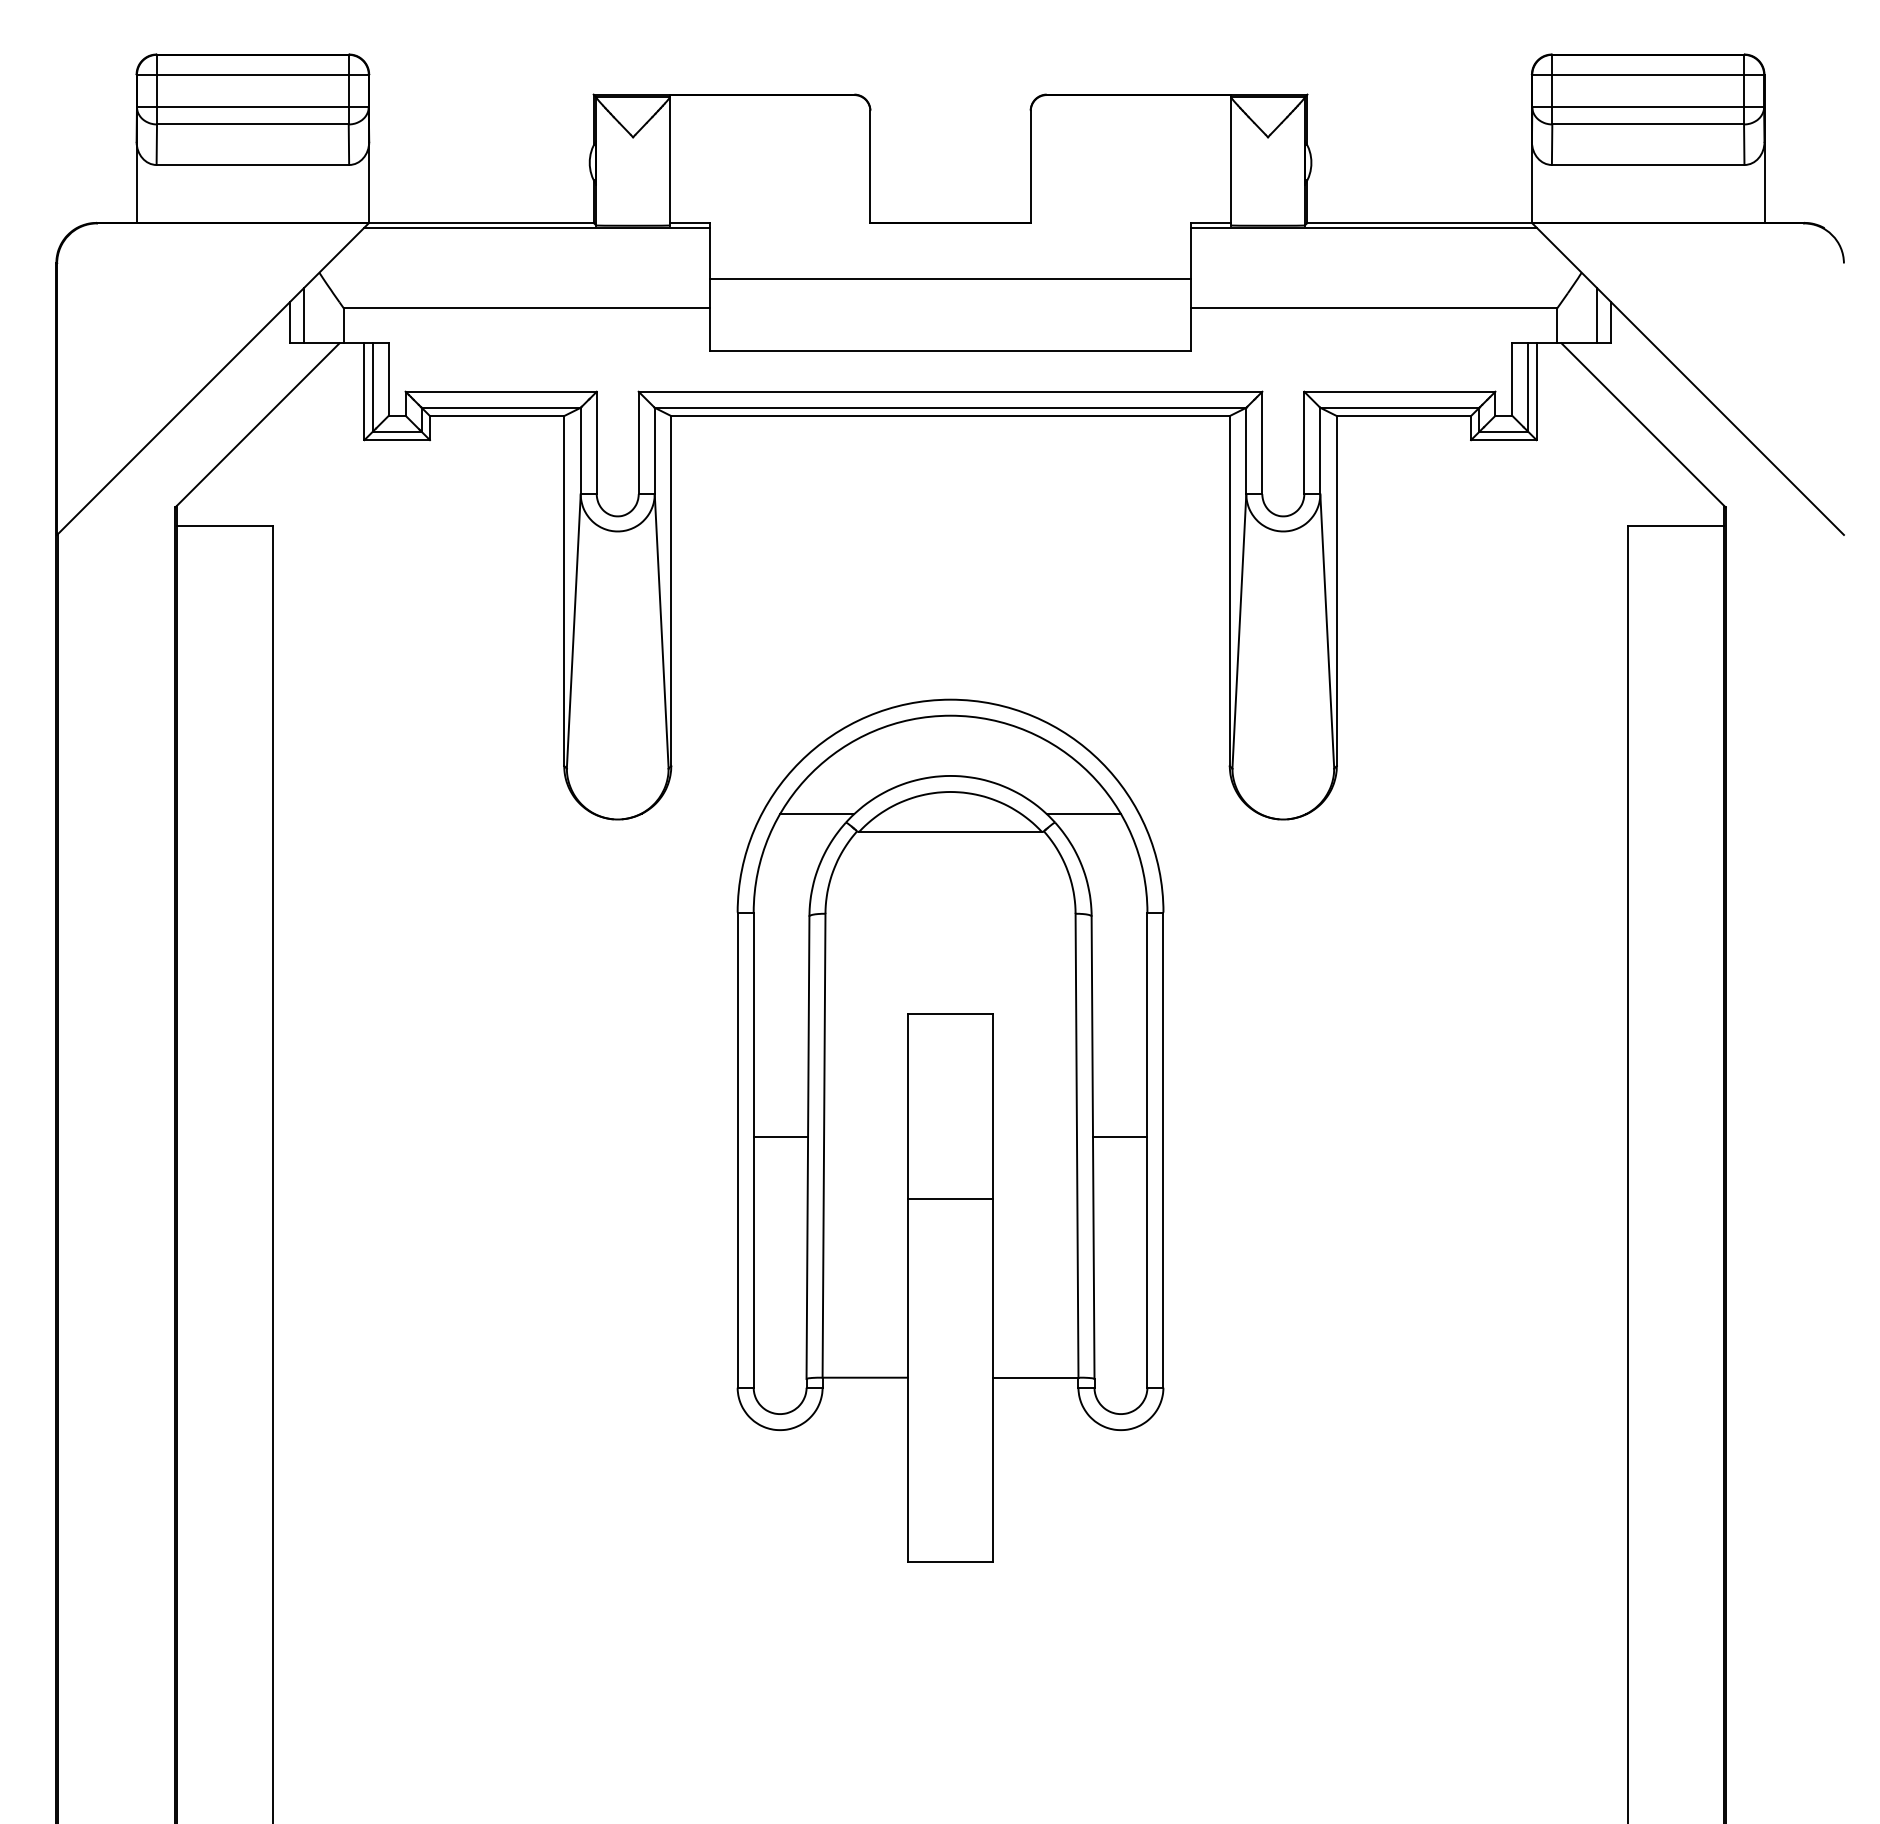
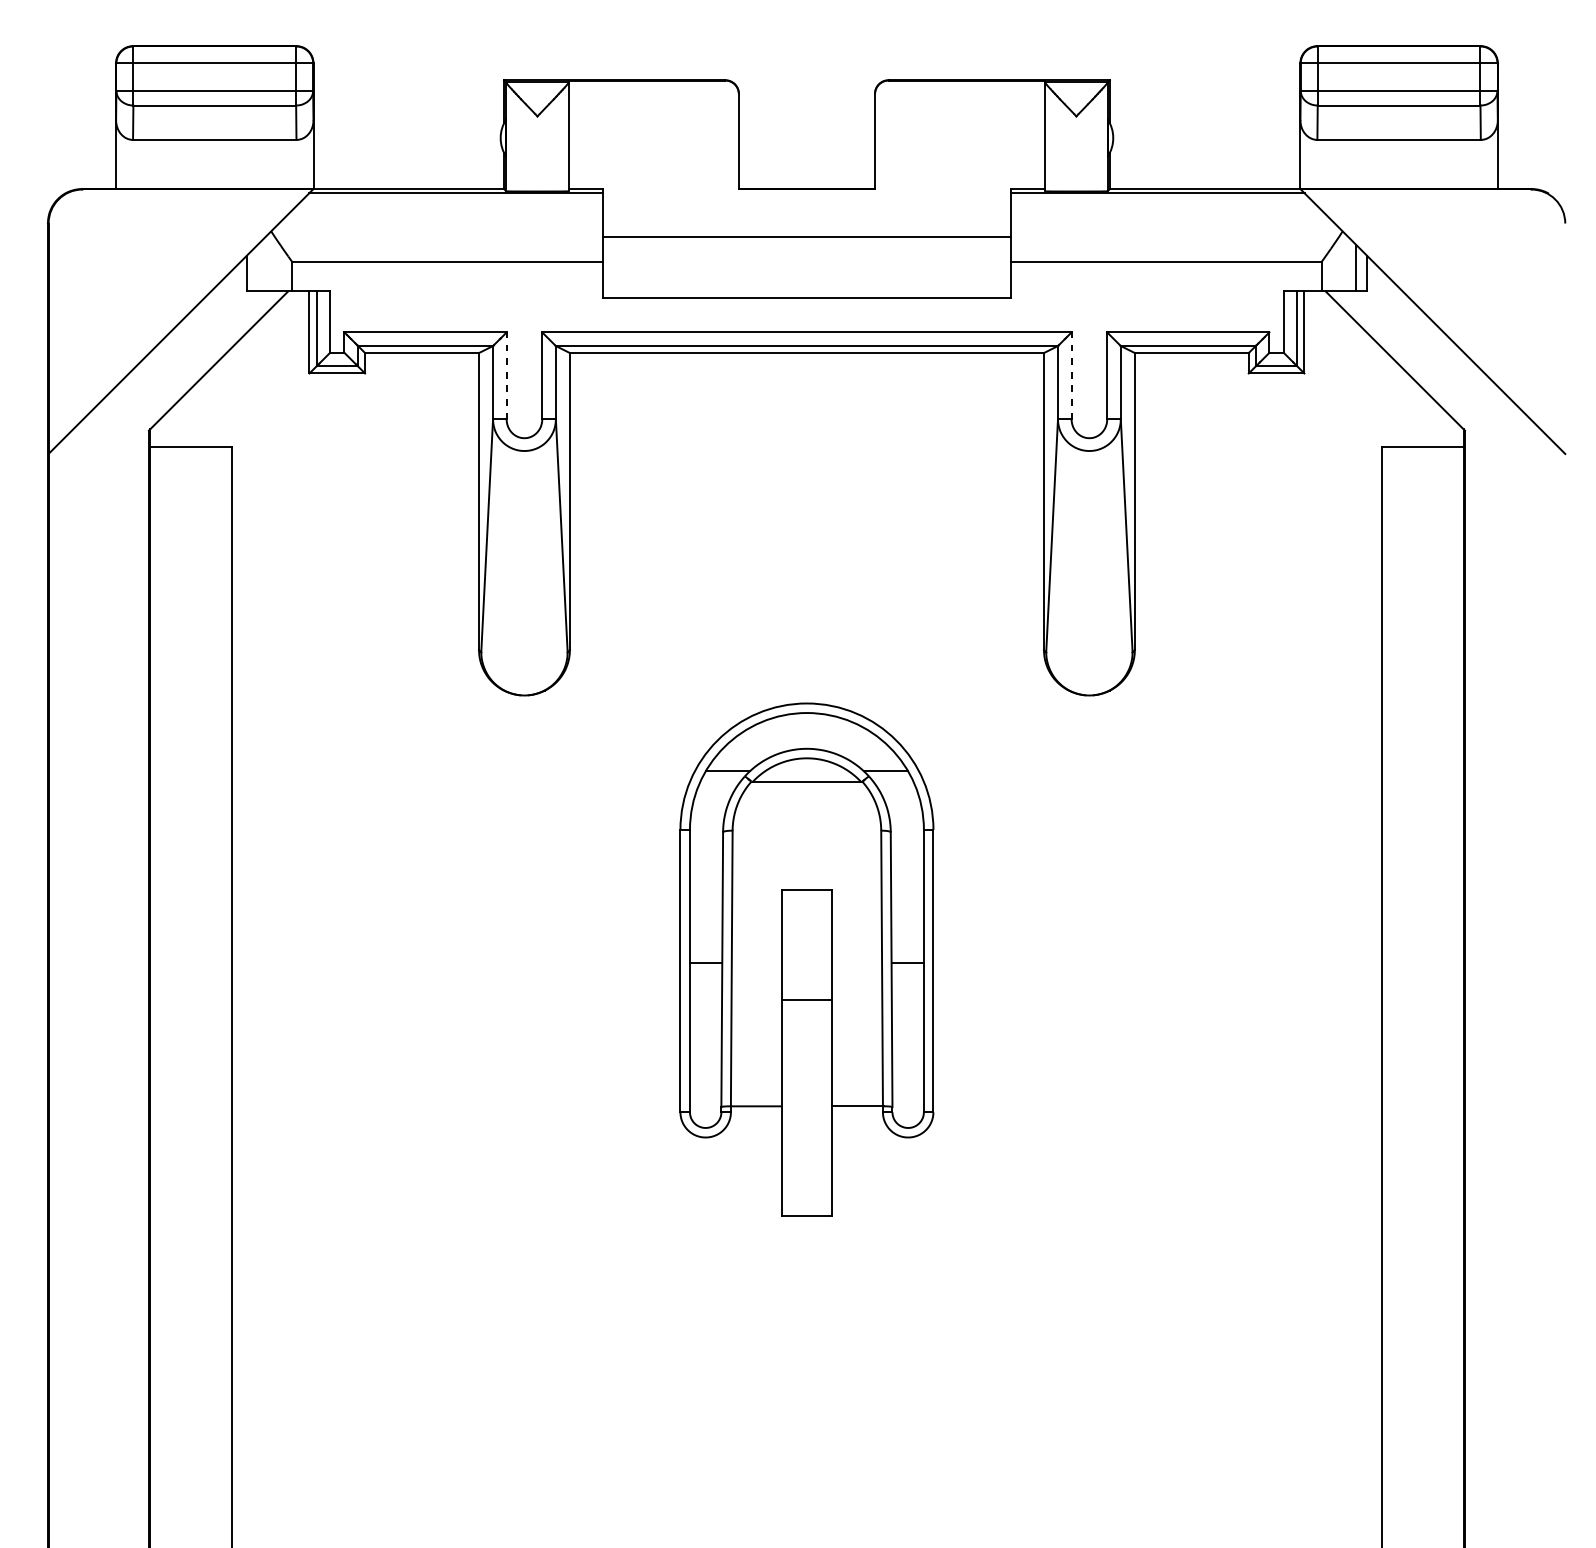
line: (303, 315) -> (257, 267), removed
line: (596, 442) -> (506, 375), solid -> dashed
line: (1262, 442) -> (1071, 375), solid -> dashed
part: (950, 1130) -> (806, 959), size x0.7

